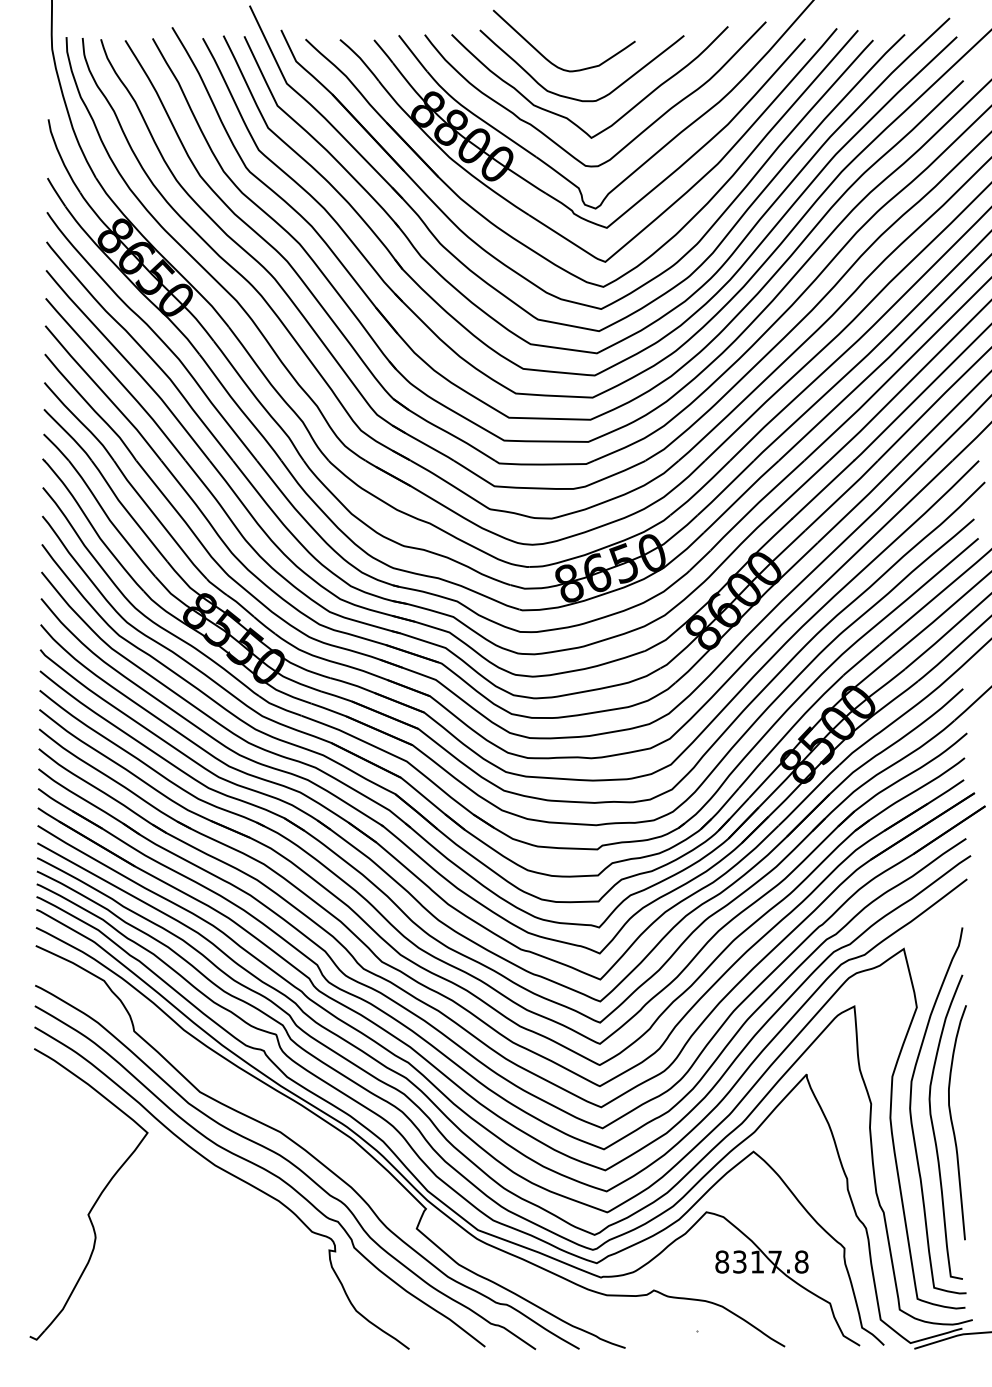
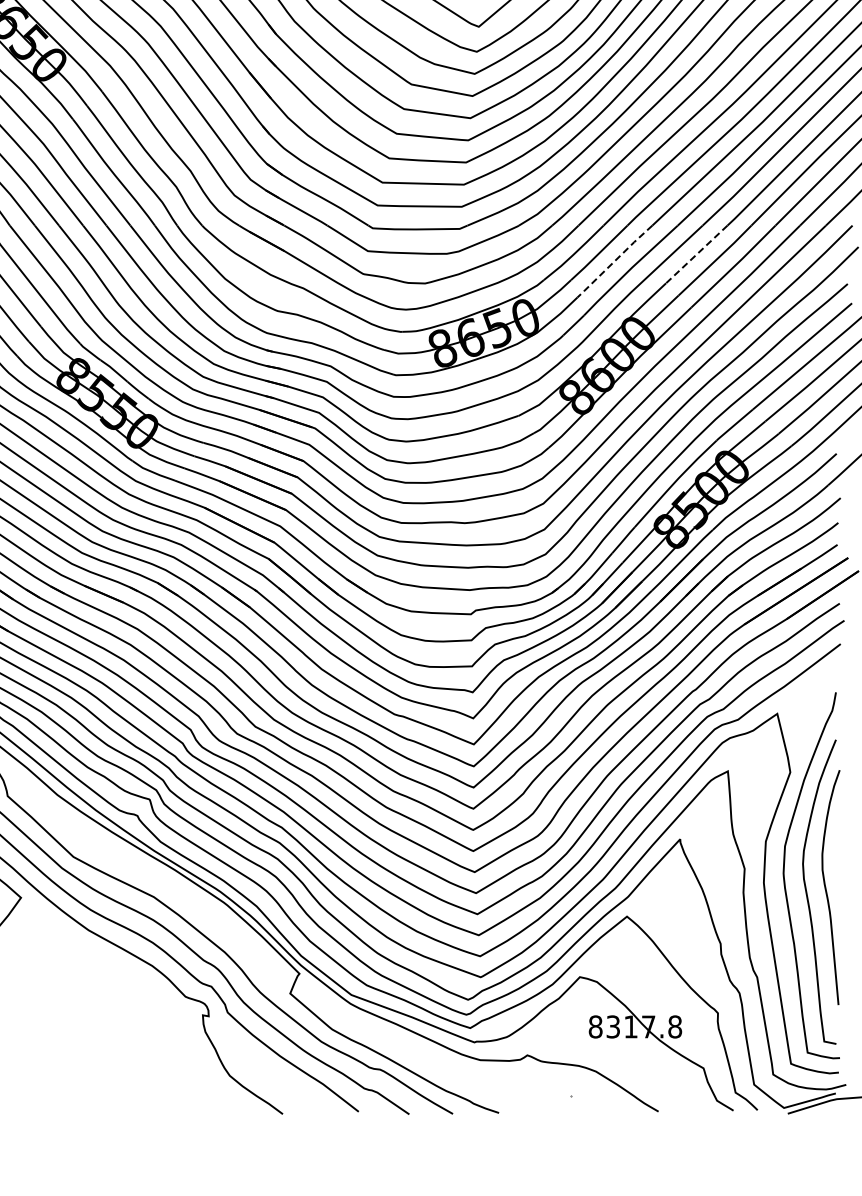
line: (822, 489) -> (695, 254), solid -> dashed
line: (740, 496) -> (613, 261), solid -> dashed

